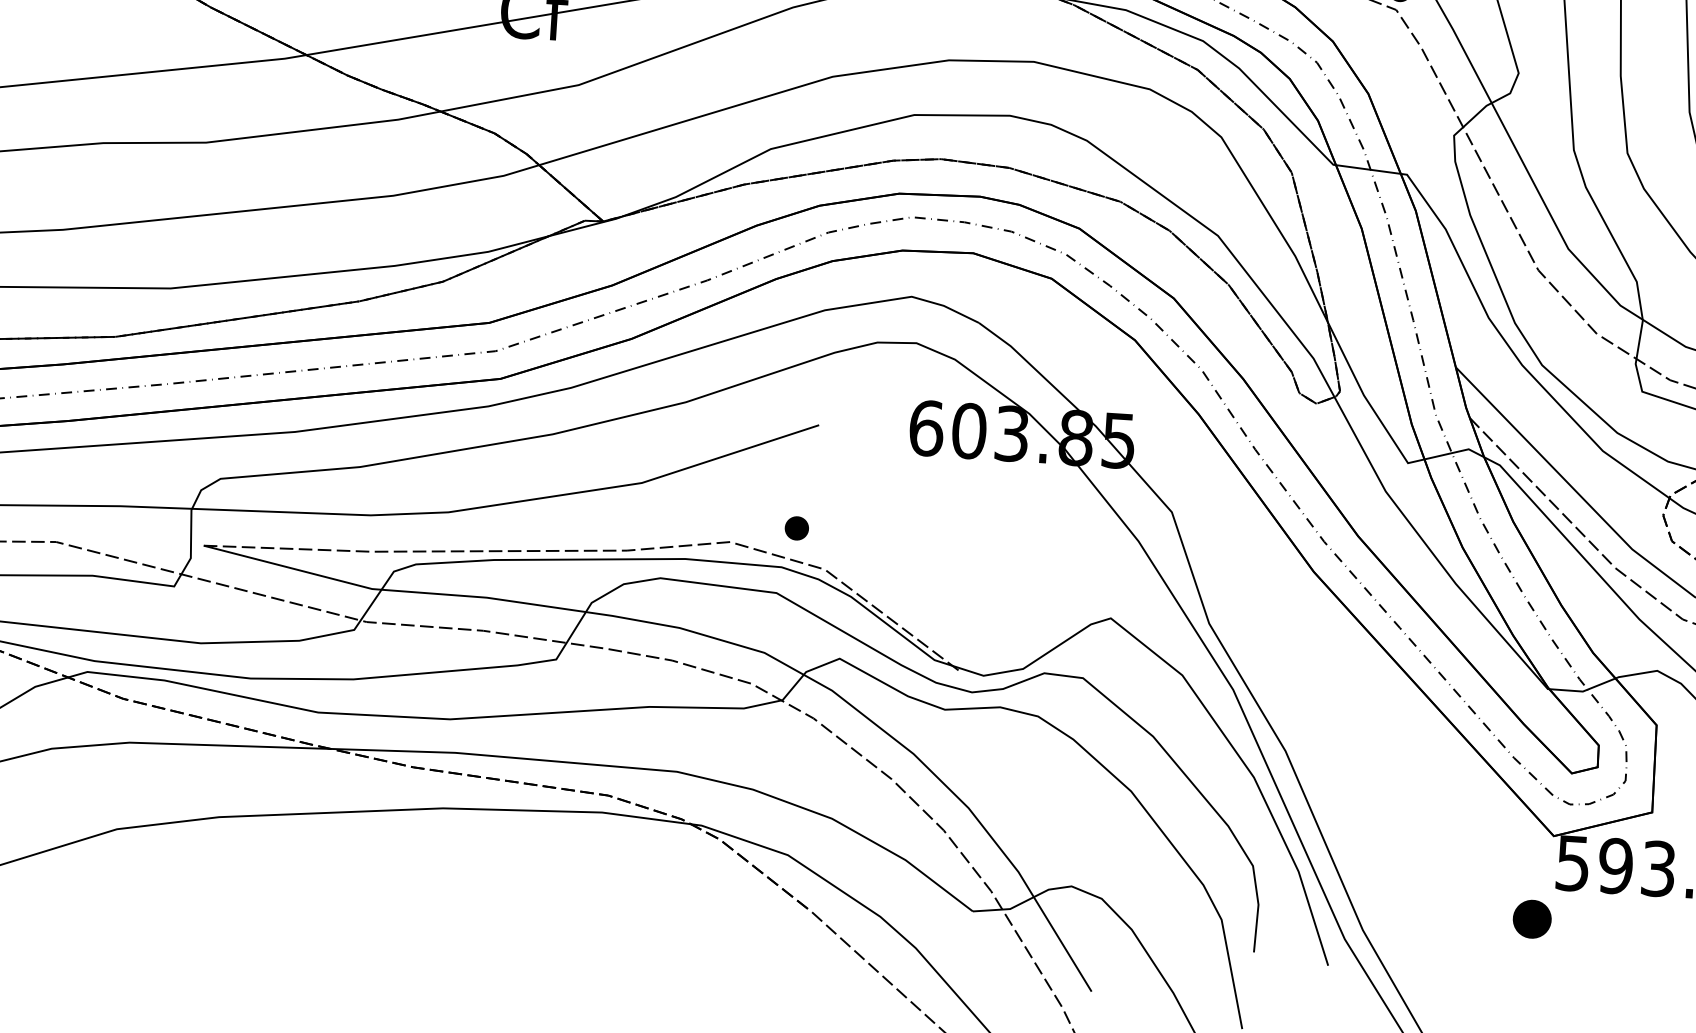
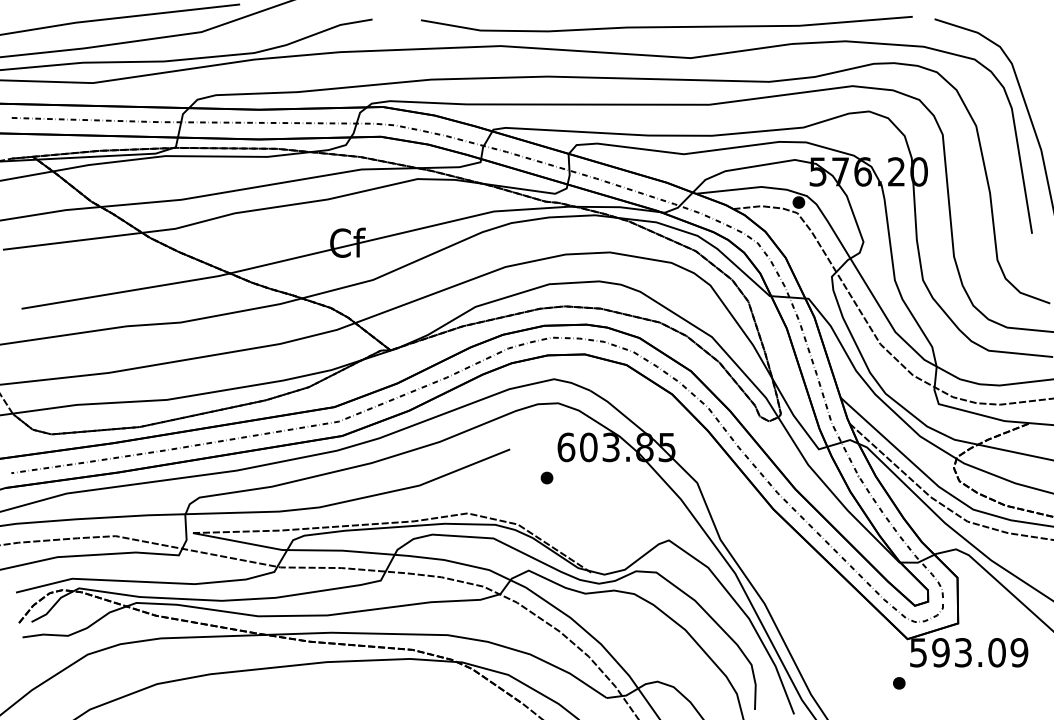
part: (795, 527) -> (546, 477), moved
part: (1532, 919) -> (899, 683), size x0.62

